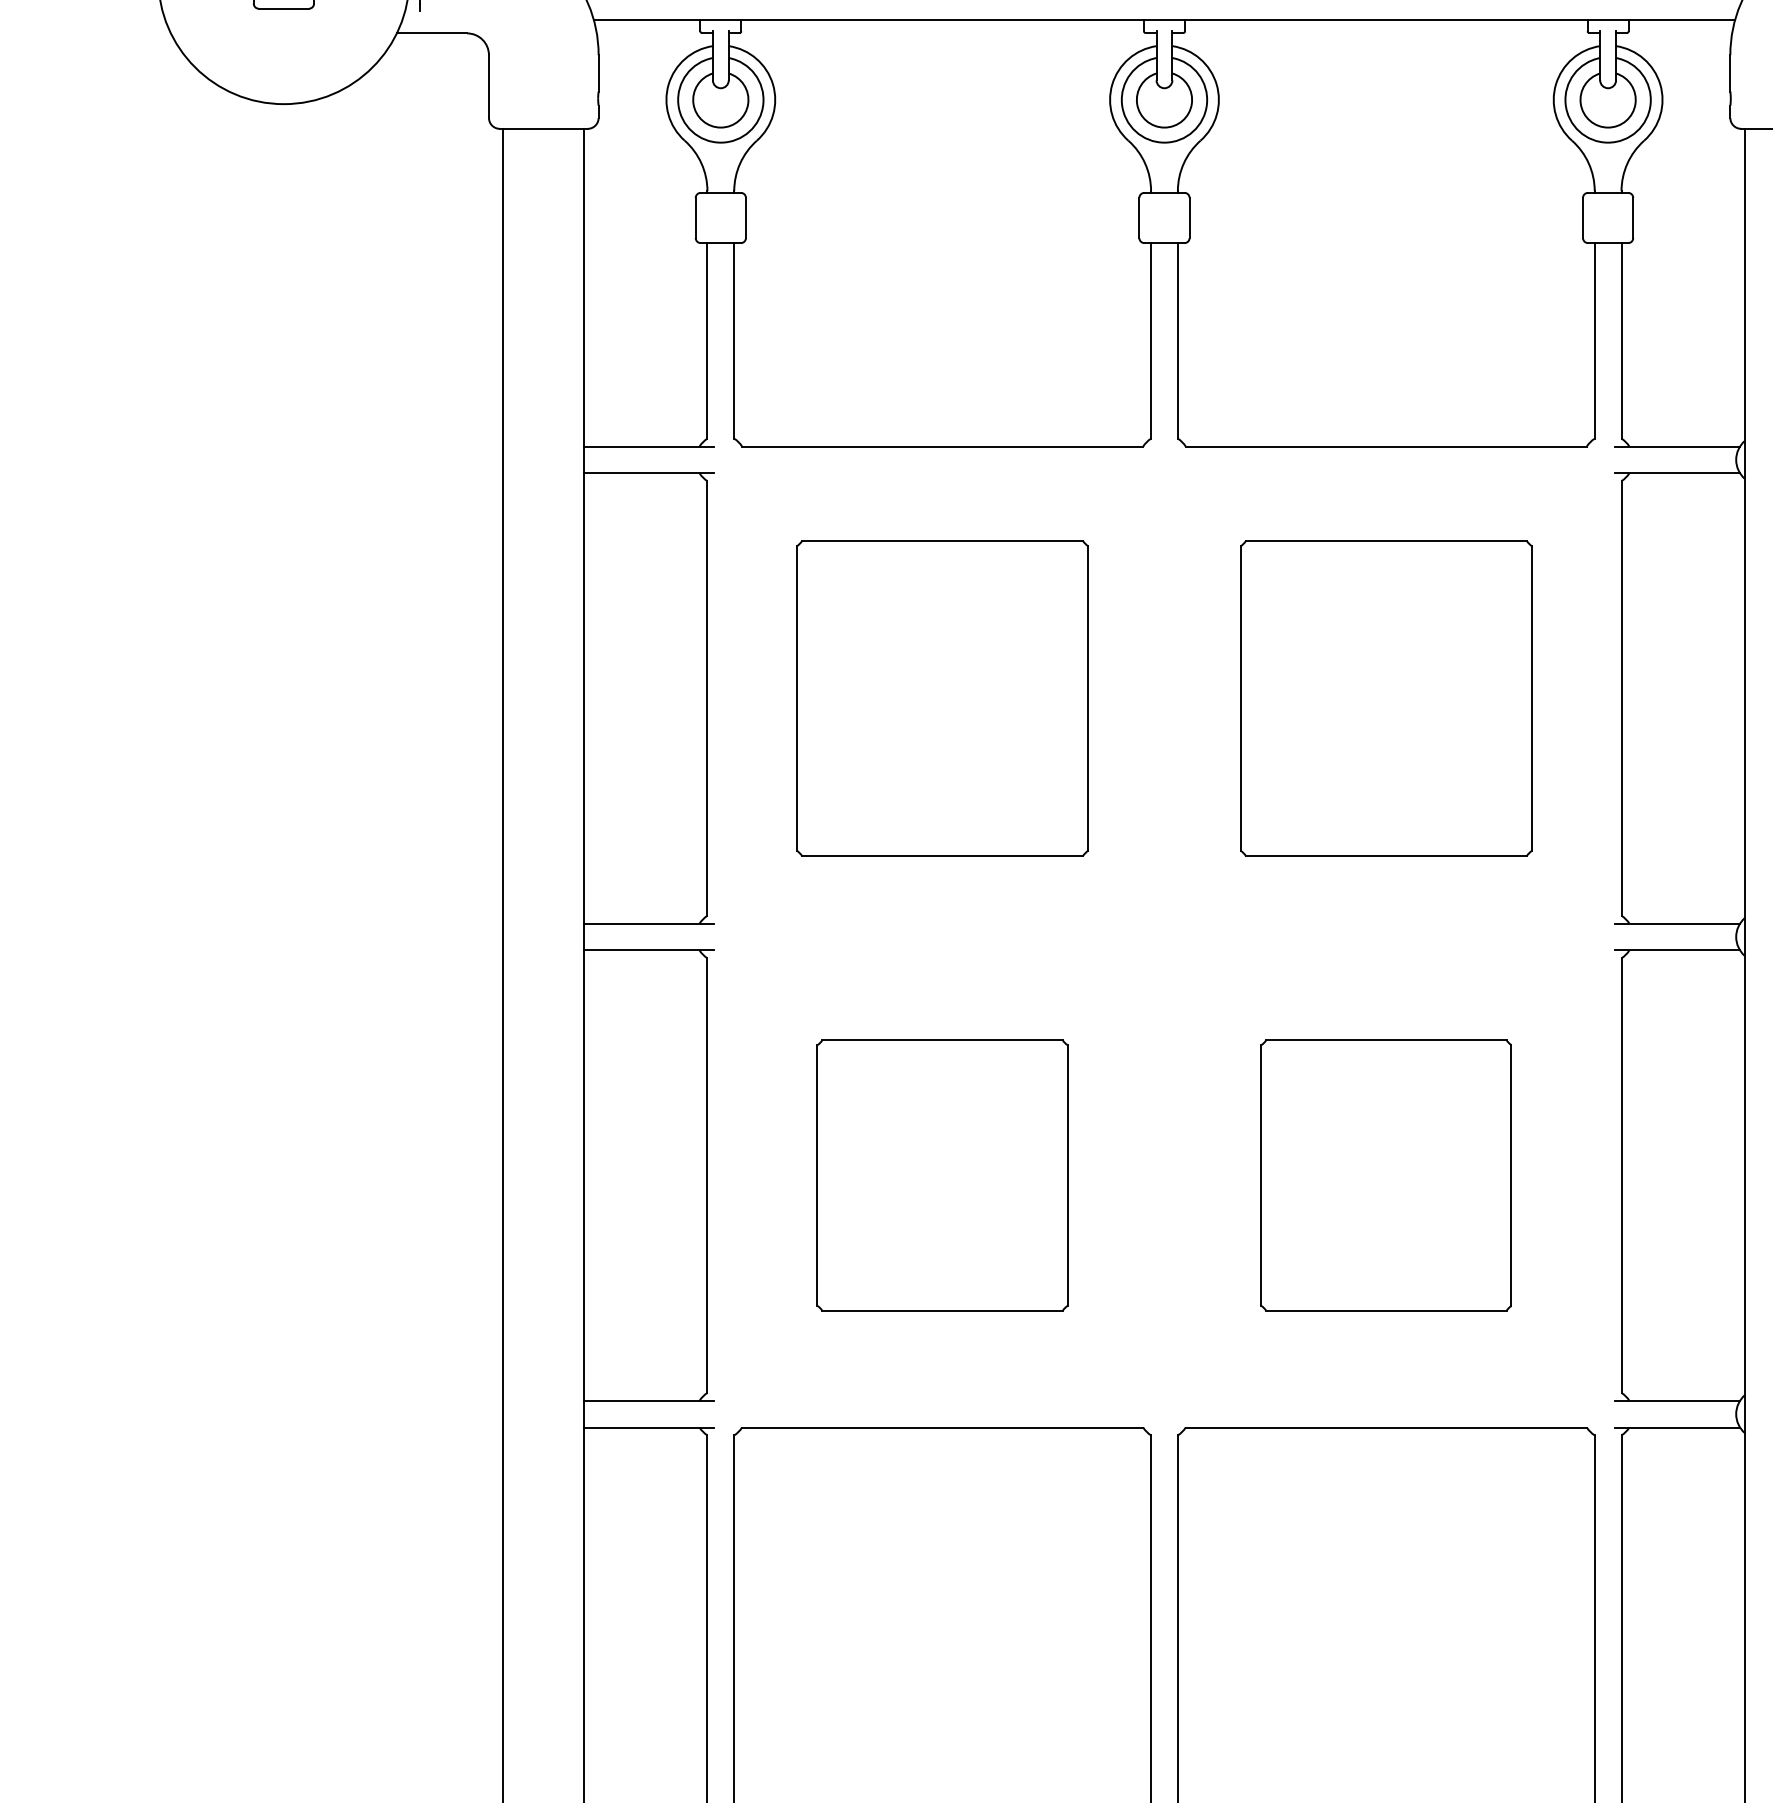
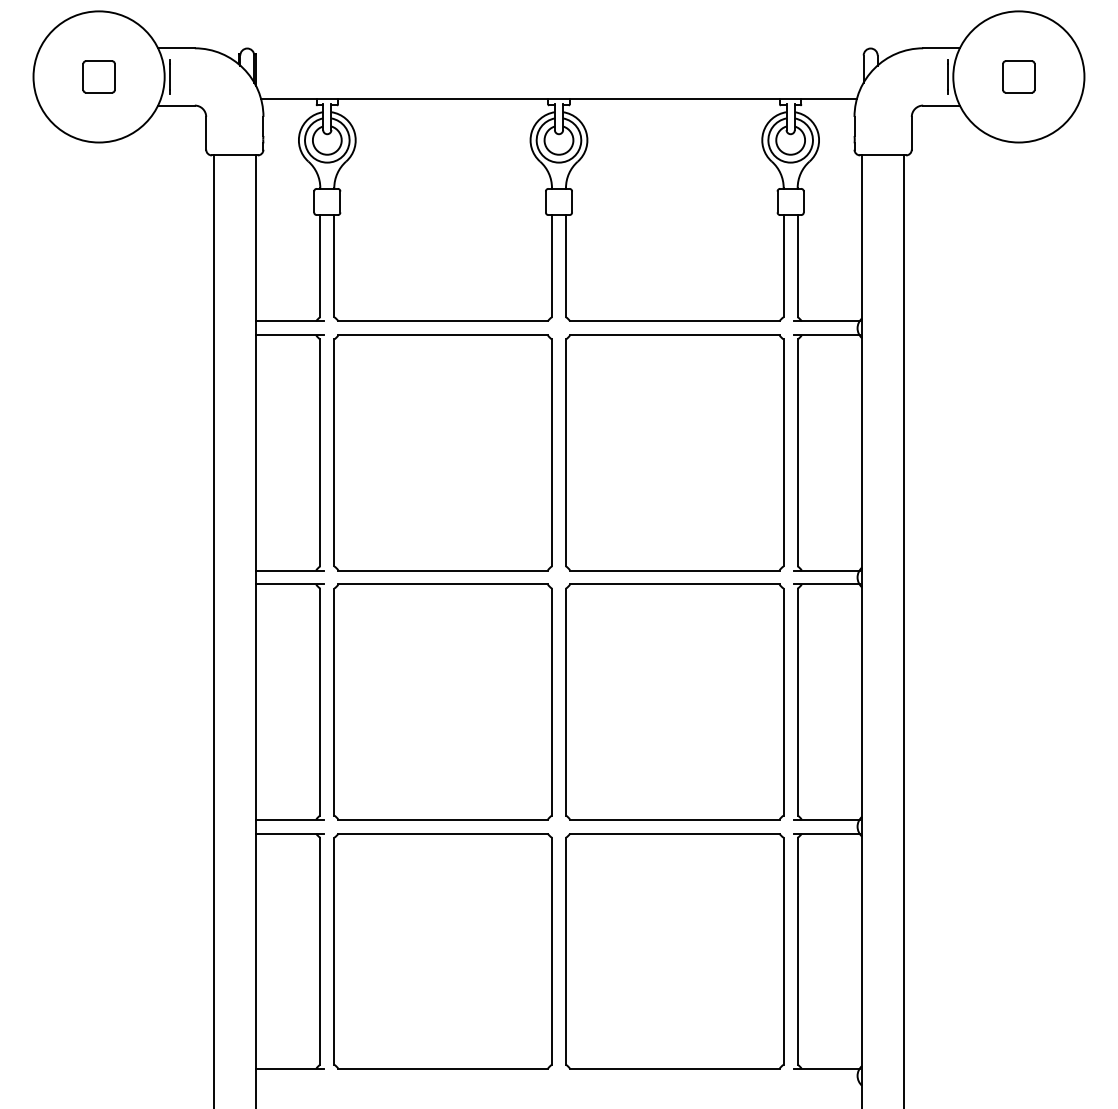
part: (941, 697) -> (442, 452), size x1.43
part: (1385, 697) -> (674, 452), size x1.43
part: (941, 1174) -> (442, 701), size x1.67
part: (1385, 1174) -> (674, 701), size x1.67

